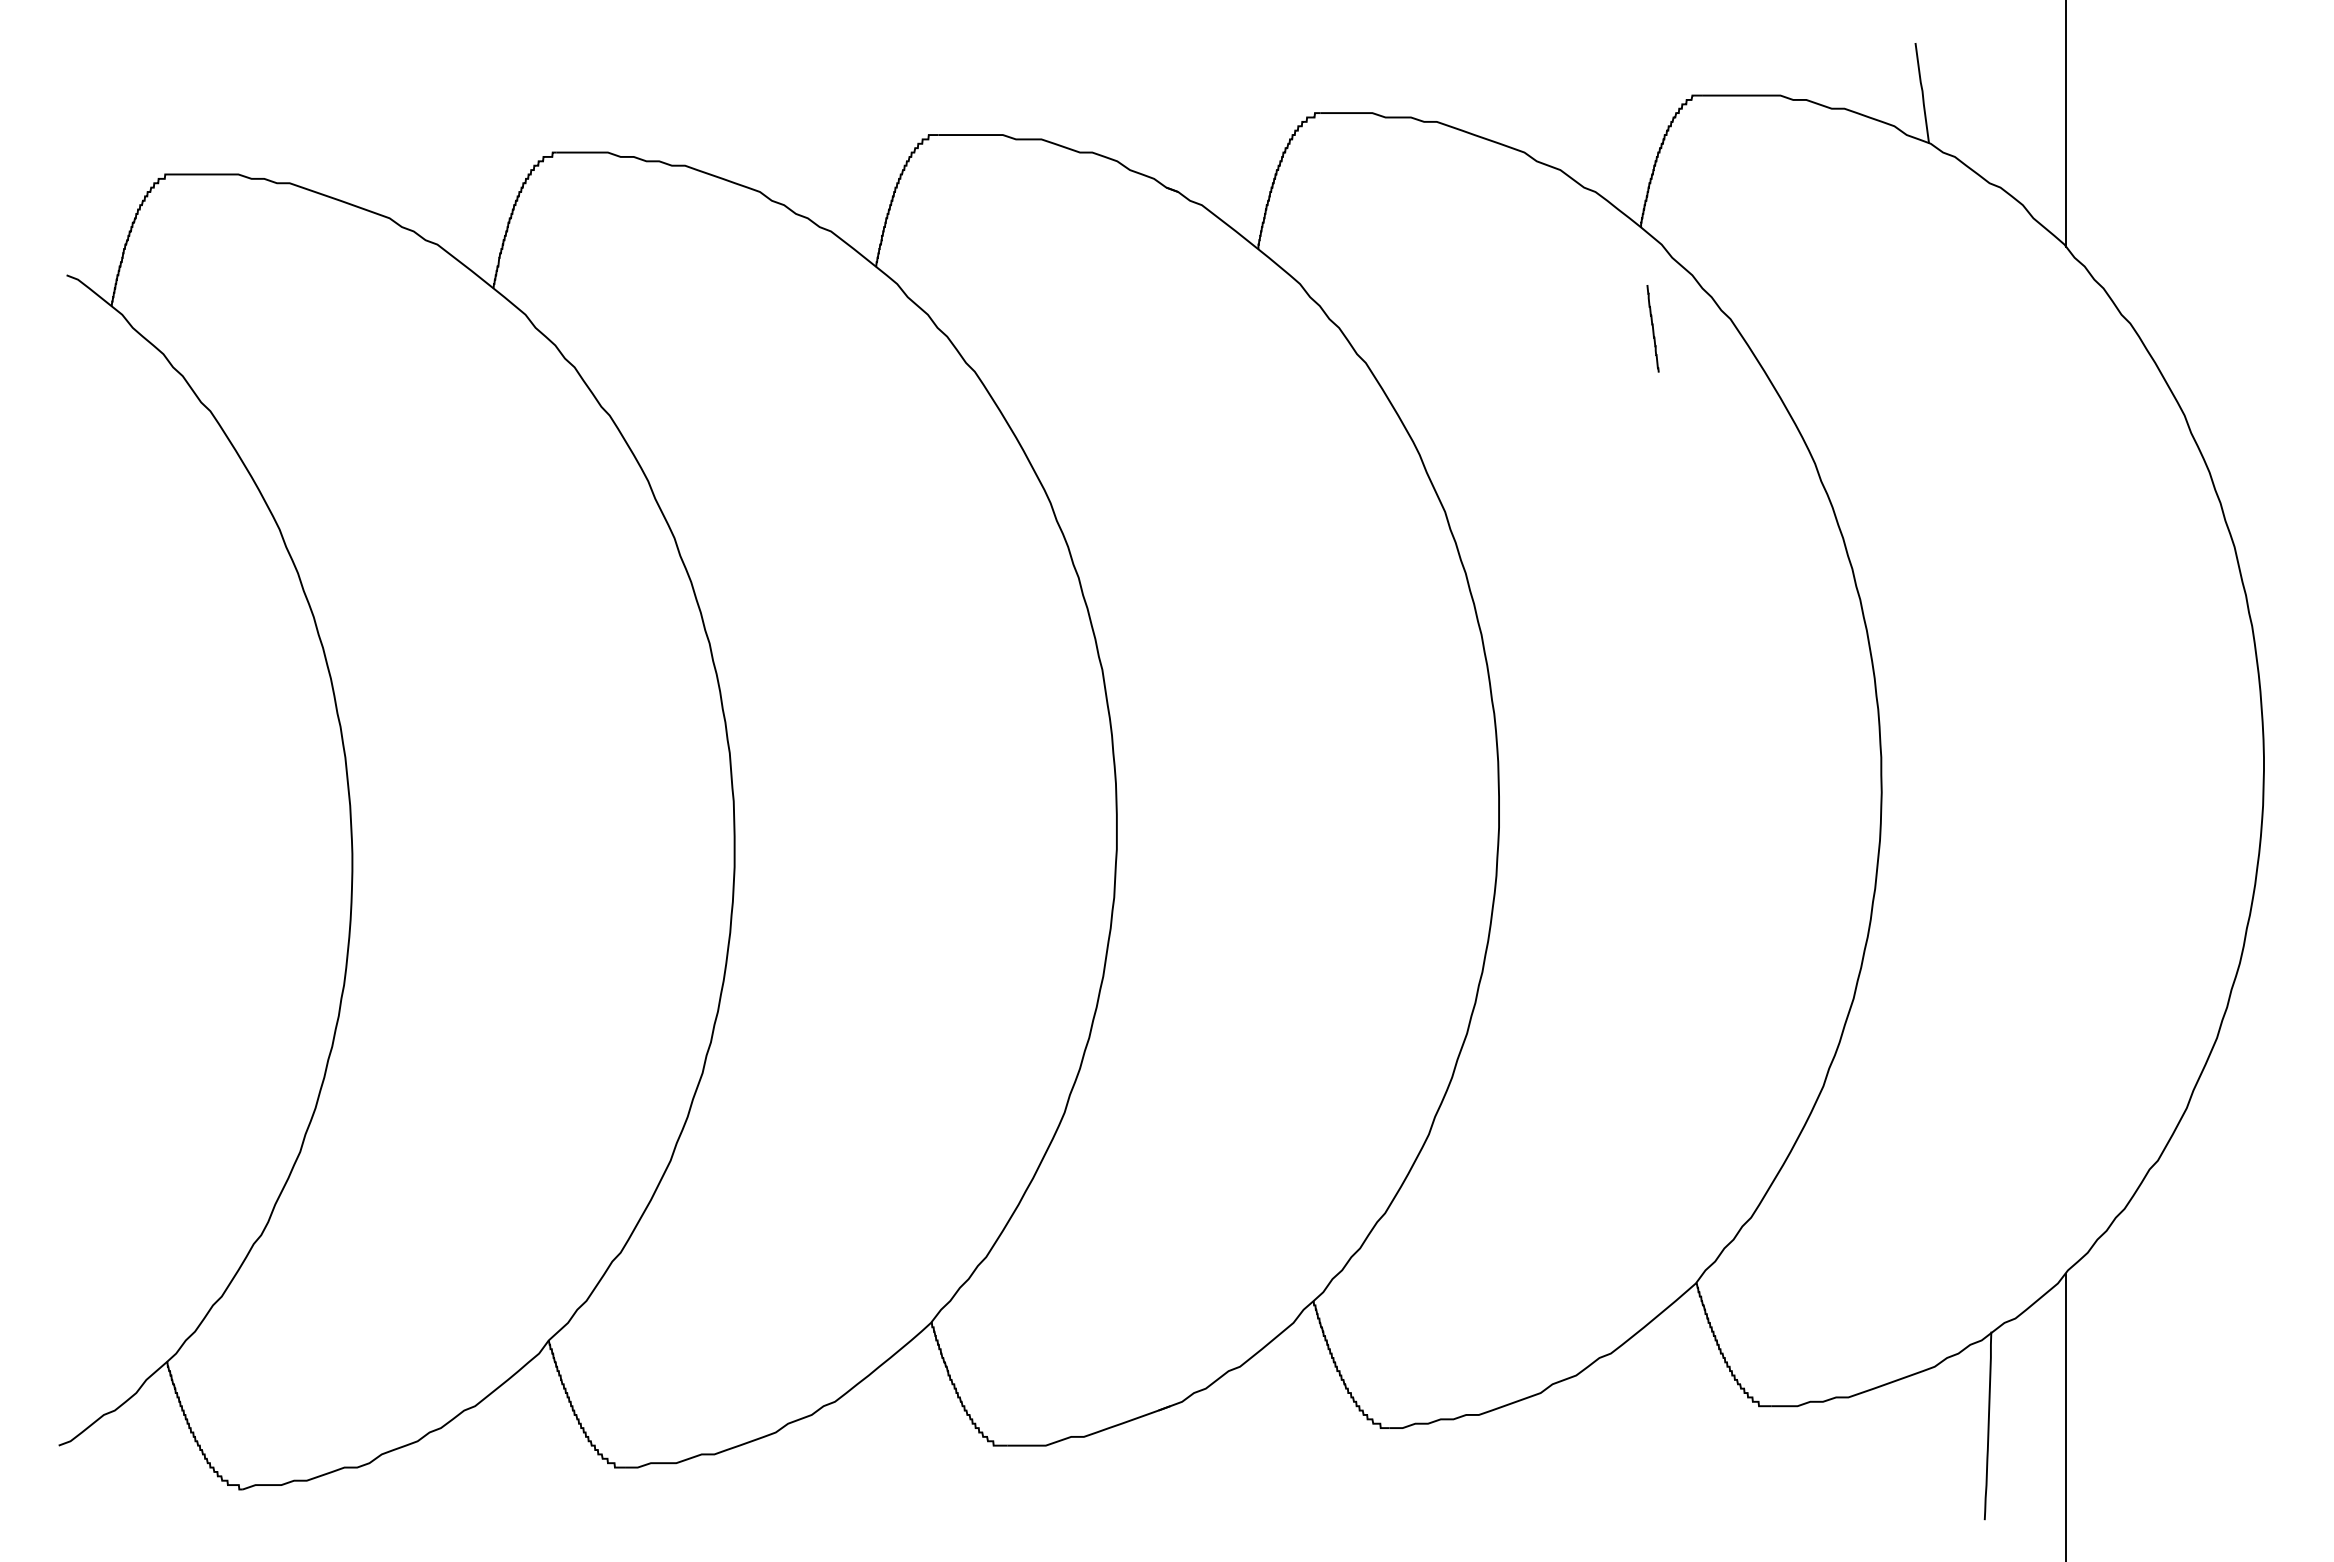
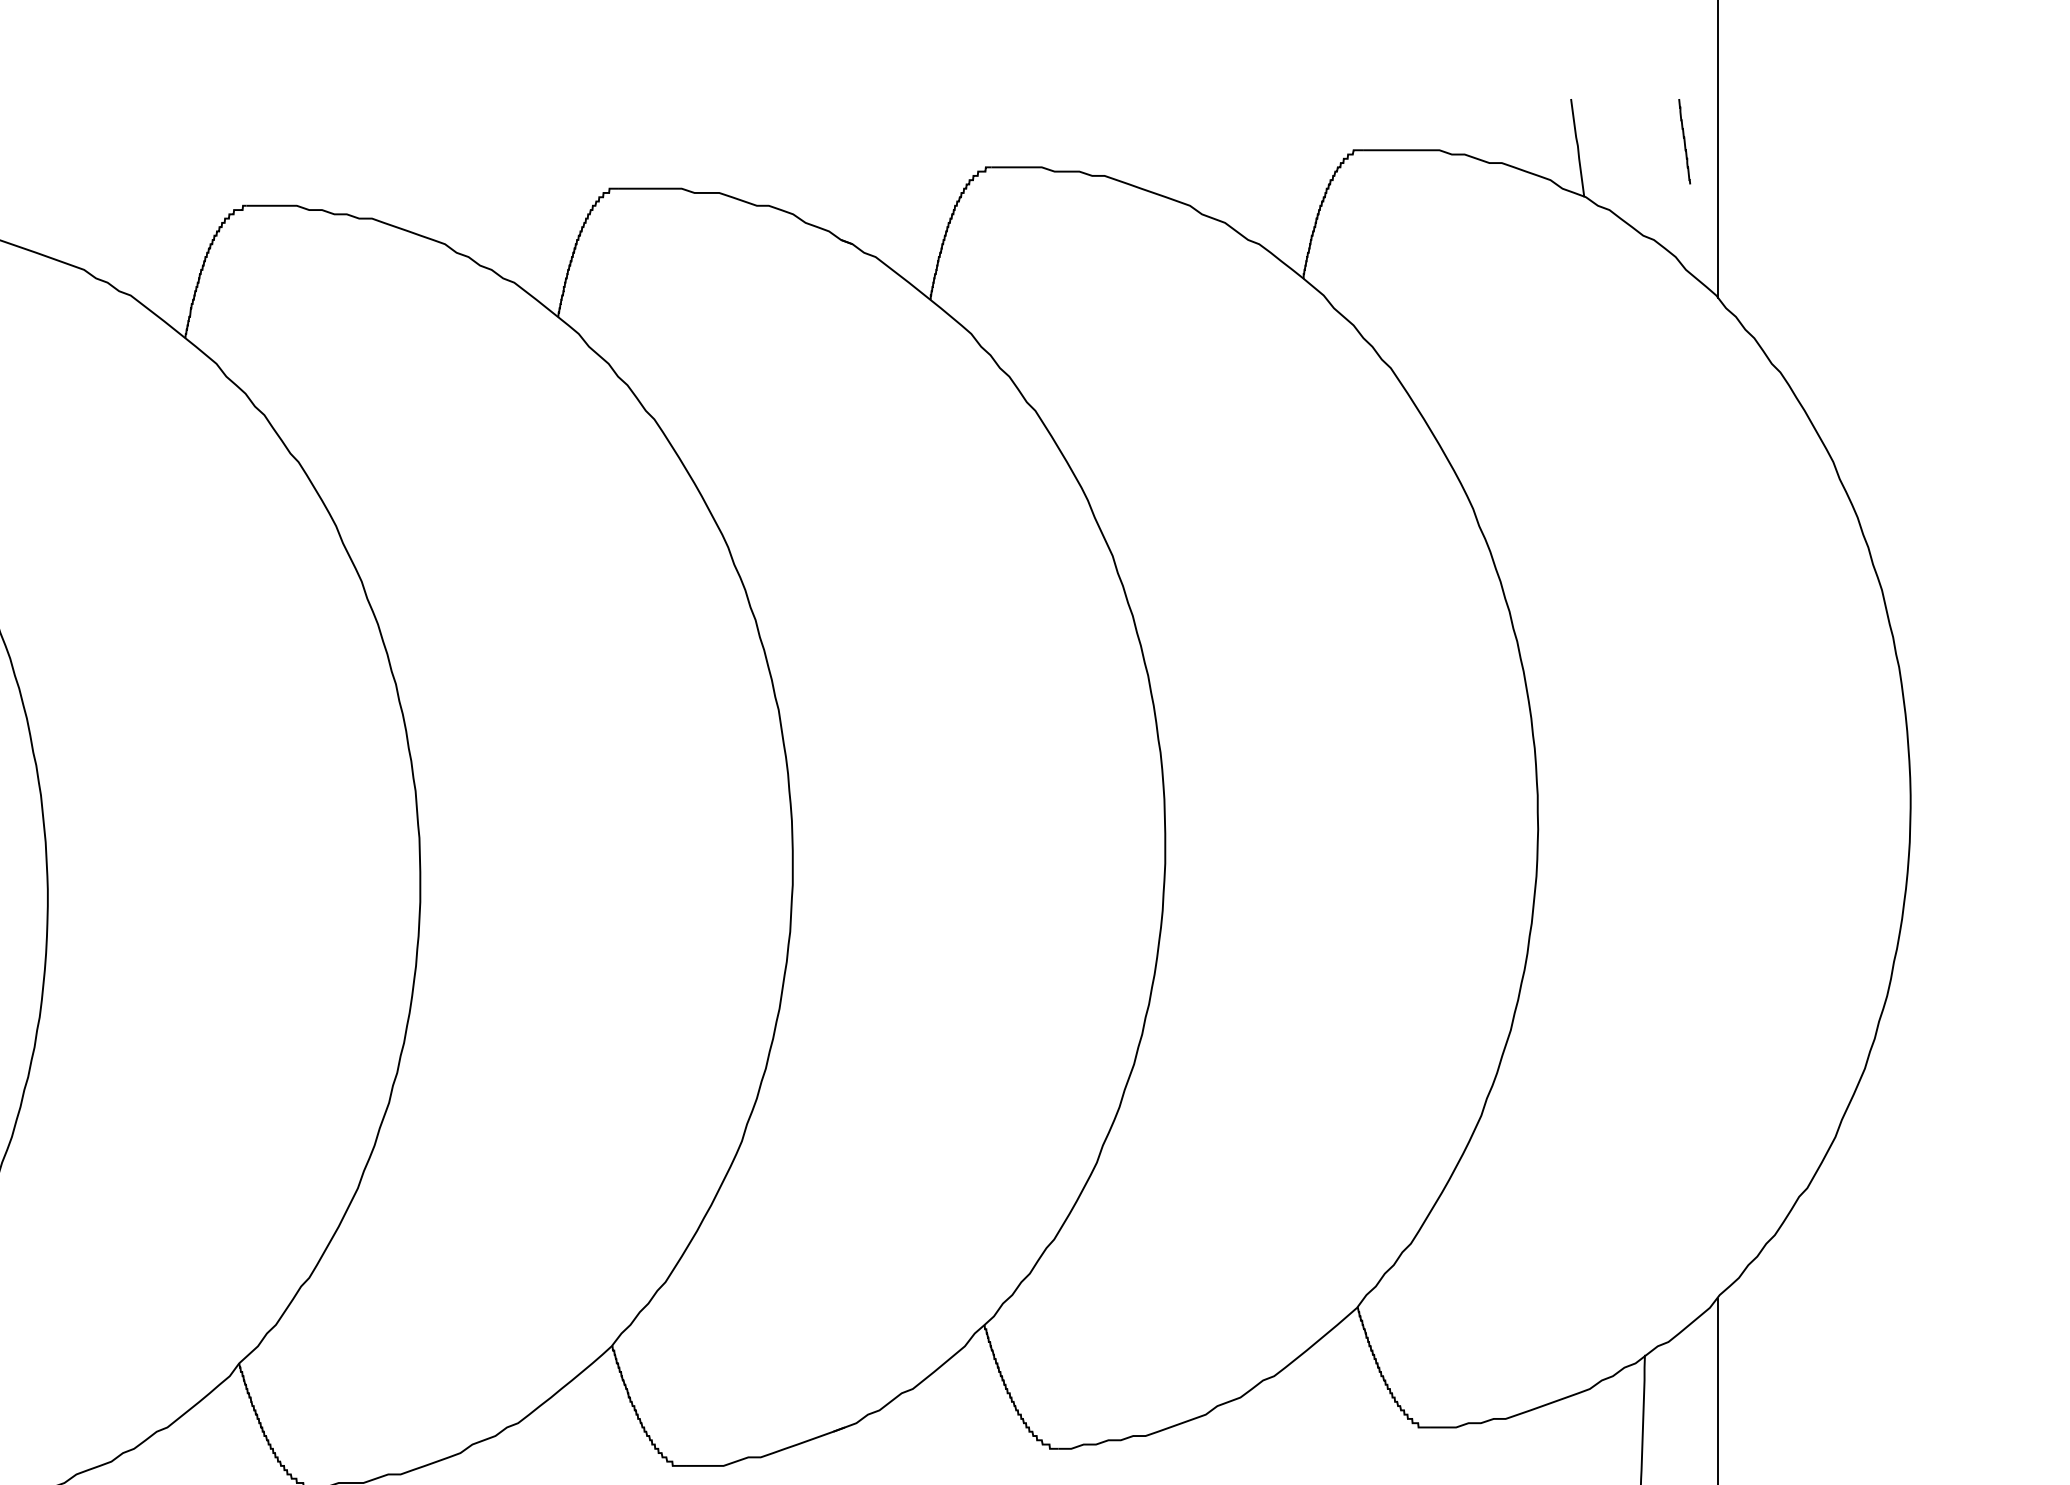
line: (1652, 328) -> (1684, 141), moved

